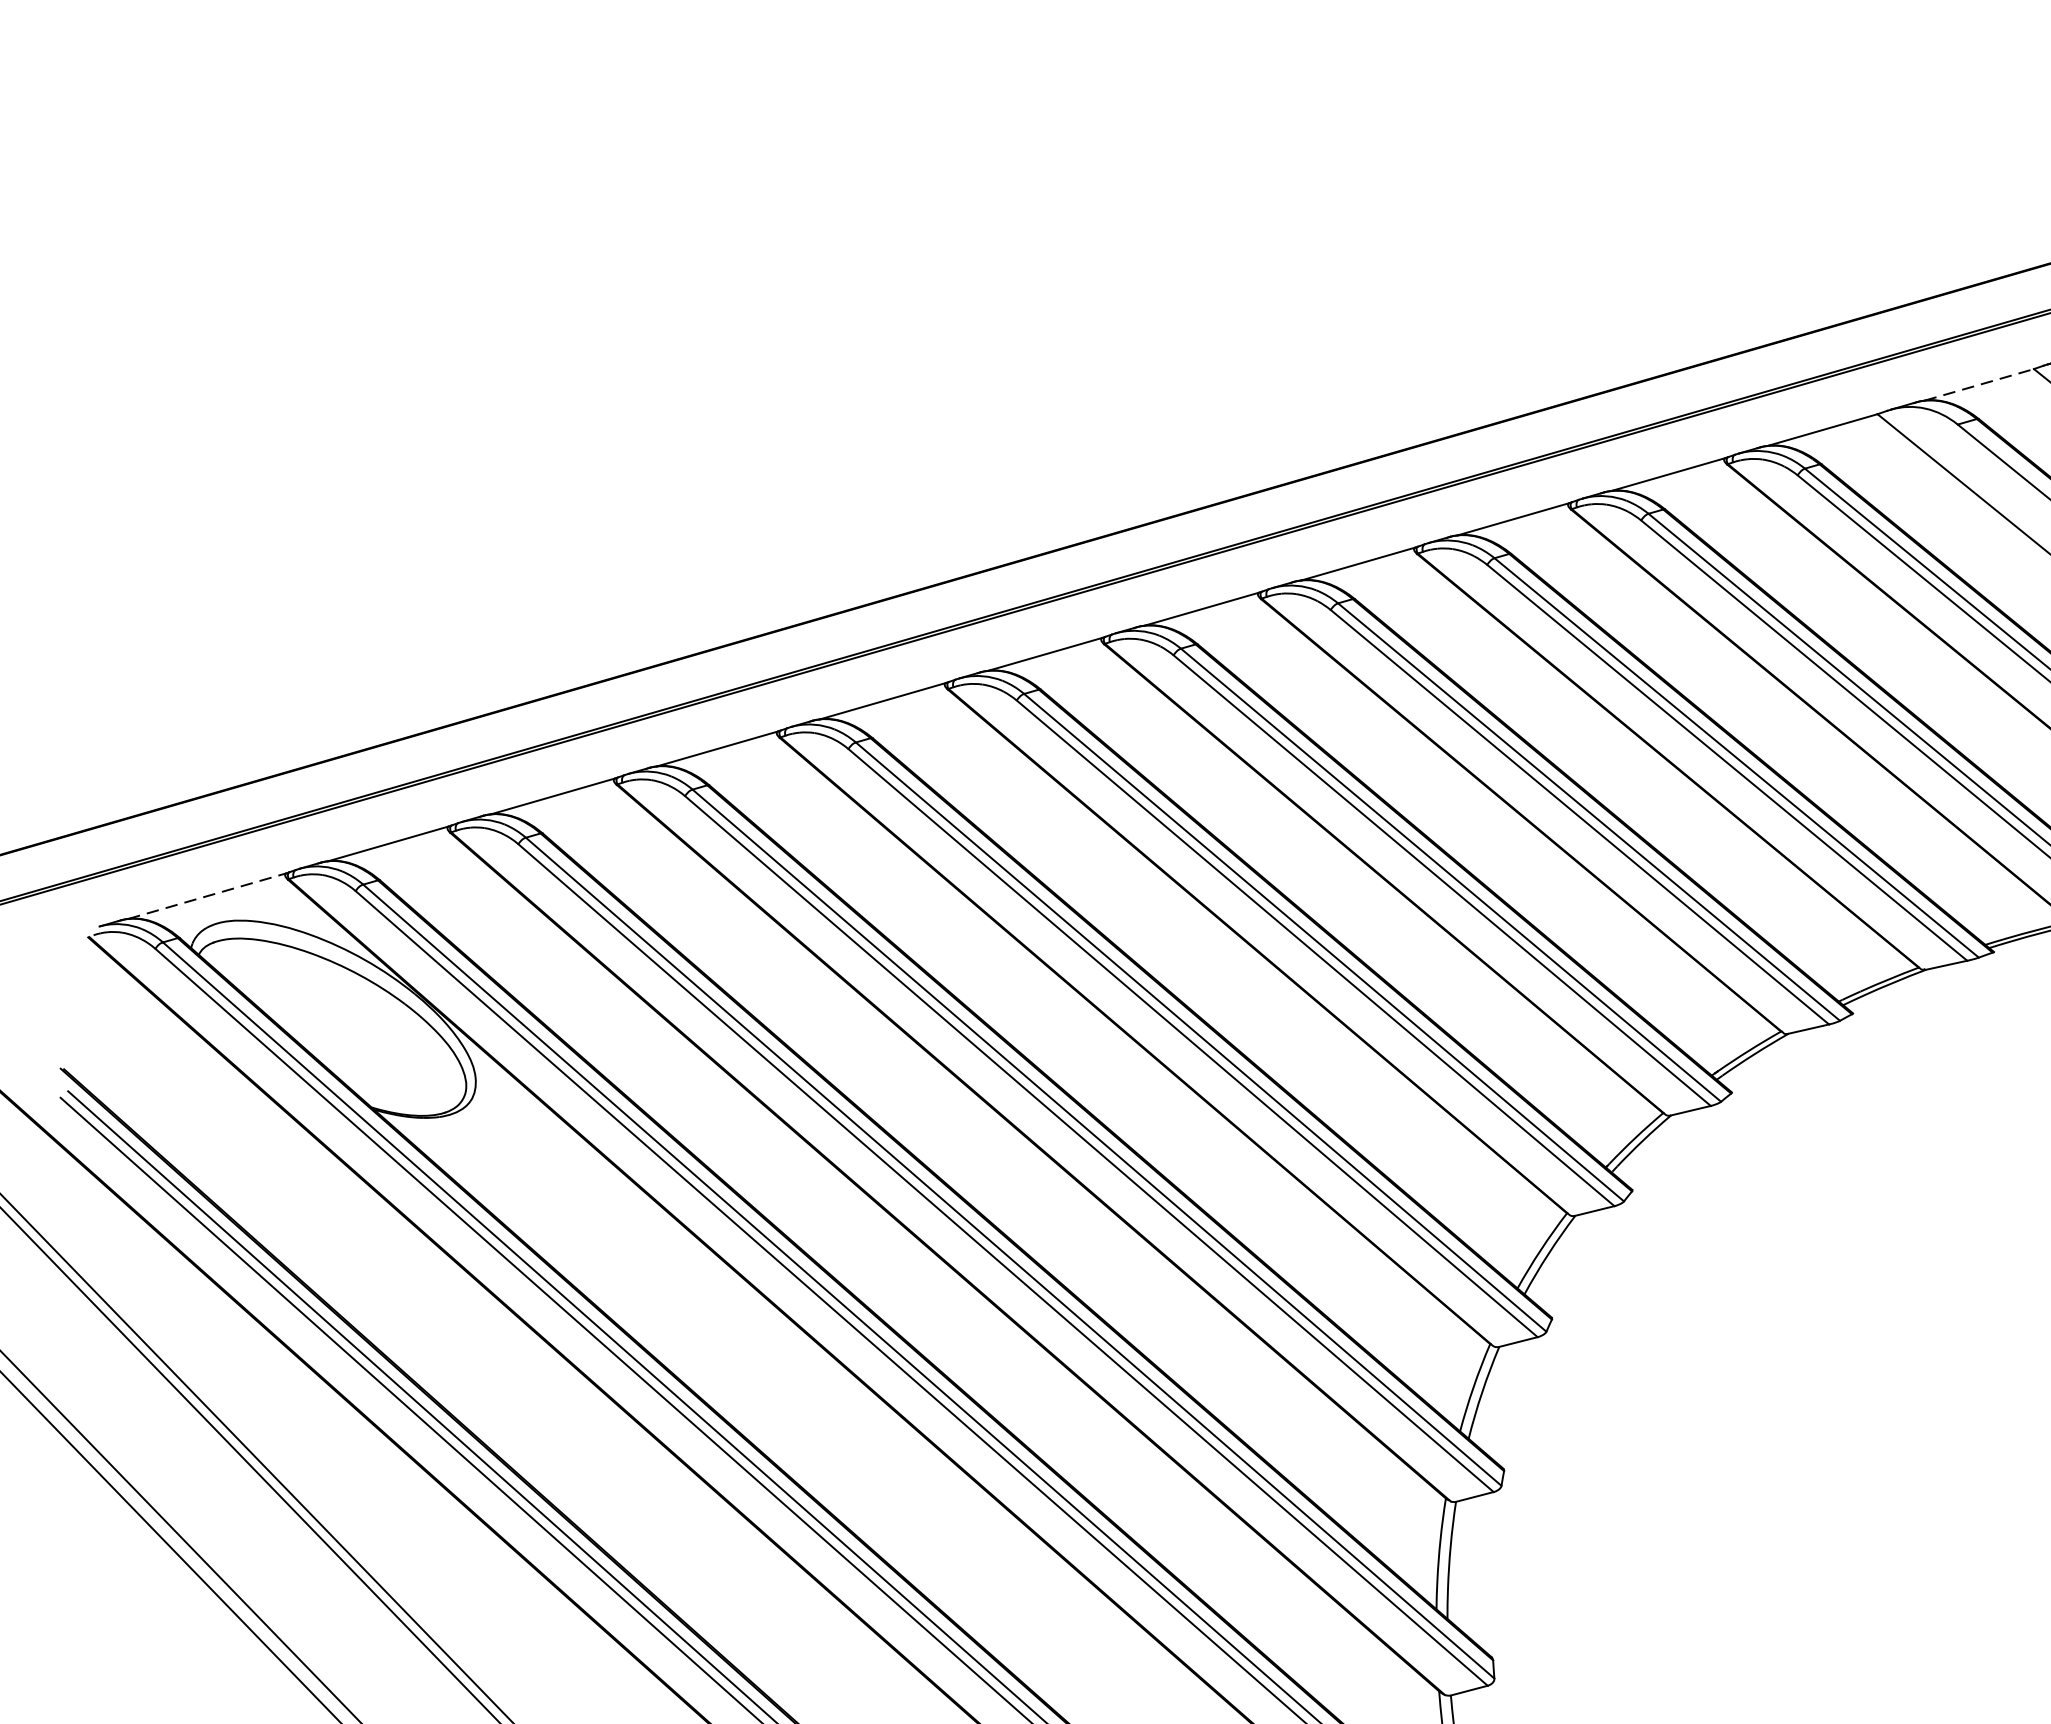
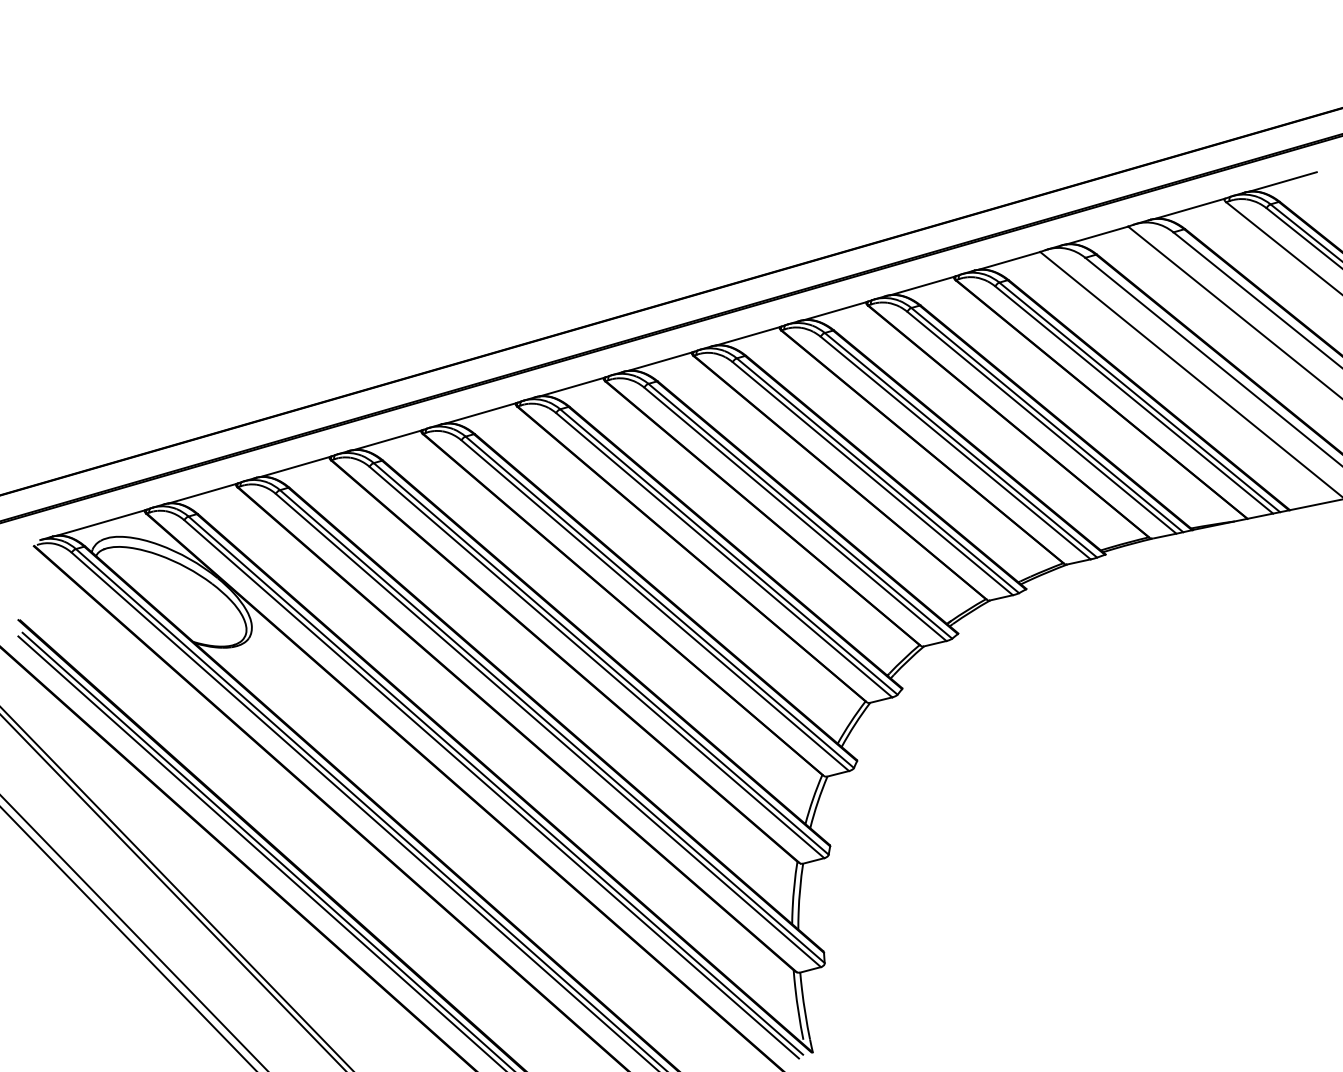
line: (1979, 384) -> (1097, 235), dashed -> solid
line: (208, 895) -> (101, 522), dashed -> solid

